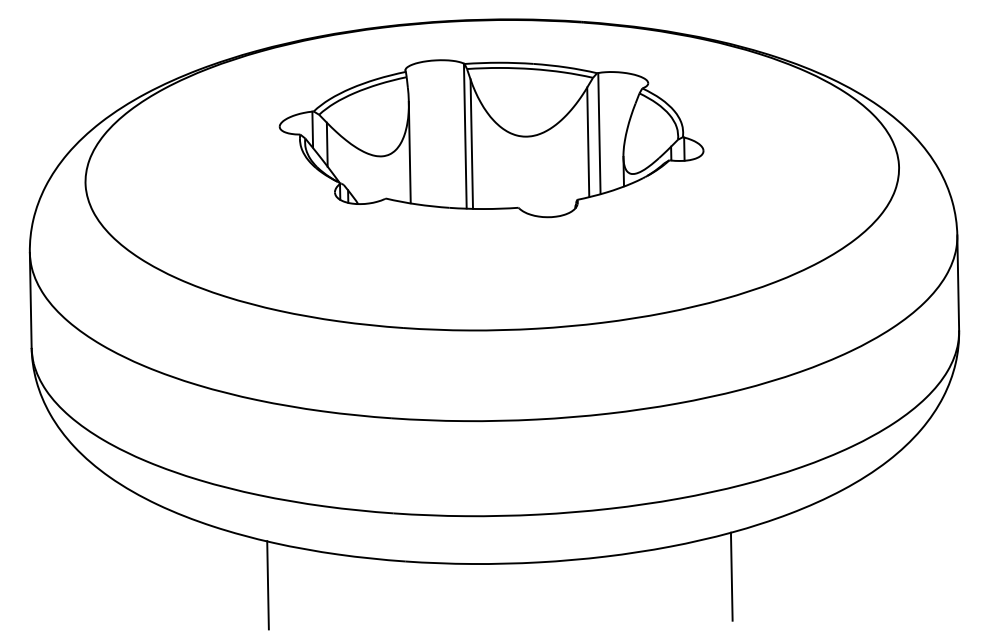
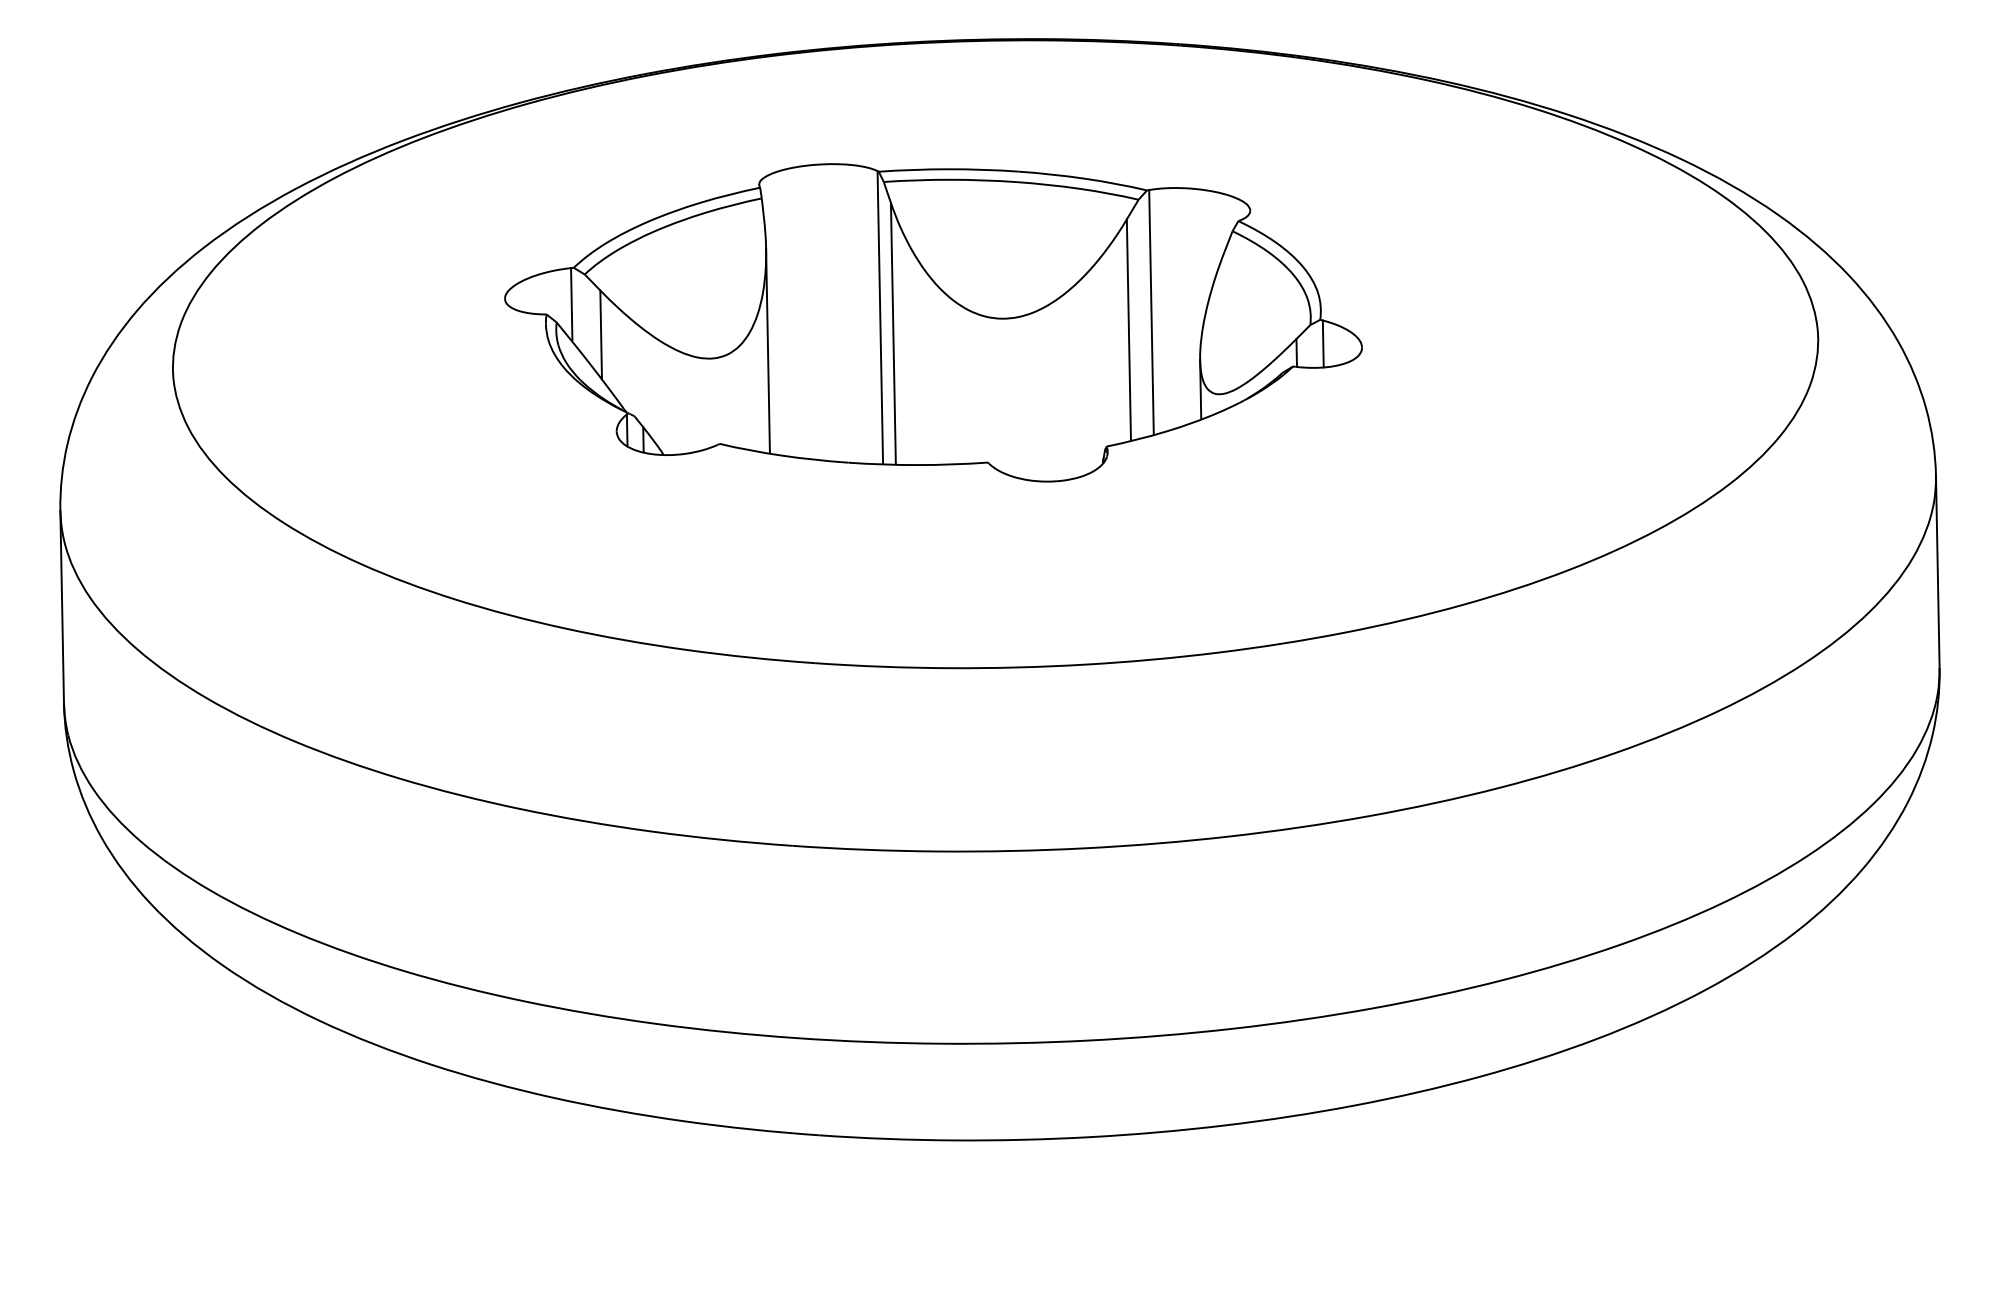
part: (491, 138) -> (933, 322), moved
line: (731, 576) -> (1479, 1165), removed
line: (267, 585) -> (540, 1183), removed

